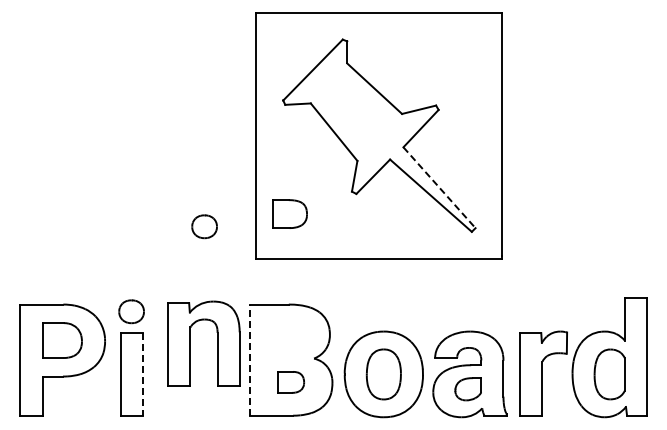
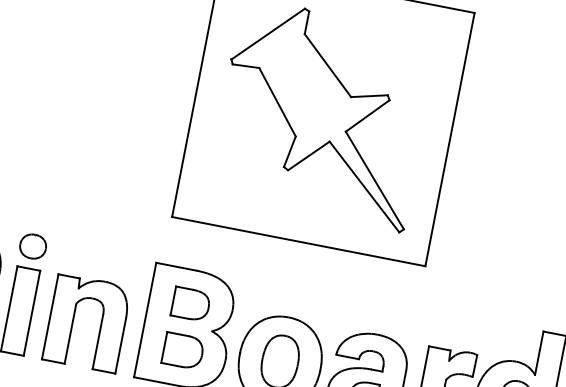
line: (439, 188) -> (374, 181), dashed -> solid
part: (289, 213) -> (190, 303), moved
part: (204, 226) -> (125, 173), removed
part: (190, 343) -> (73, 320), moved
line: (249, 360) -> (144, 320), dashed -> solid
line: (142, 374) -> (31, 313), dashed -> solid
part: (291, 382) -> (183, 351), size x1.43

